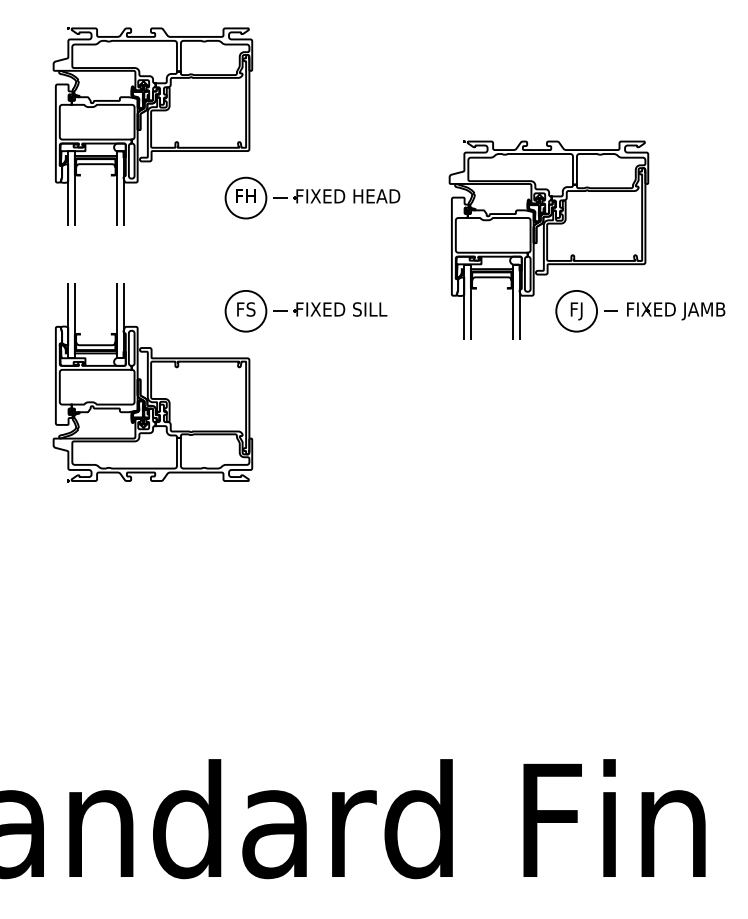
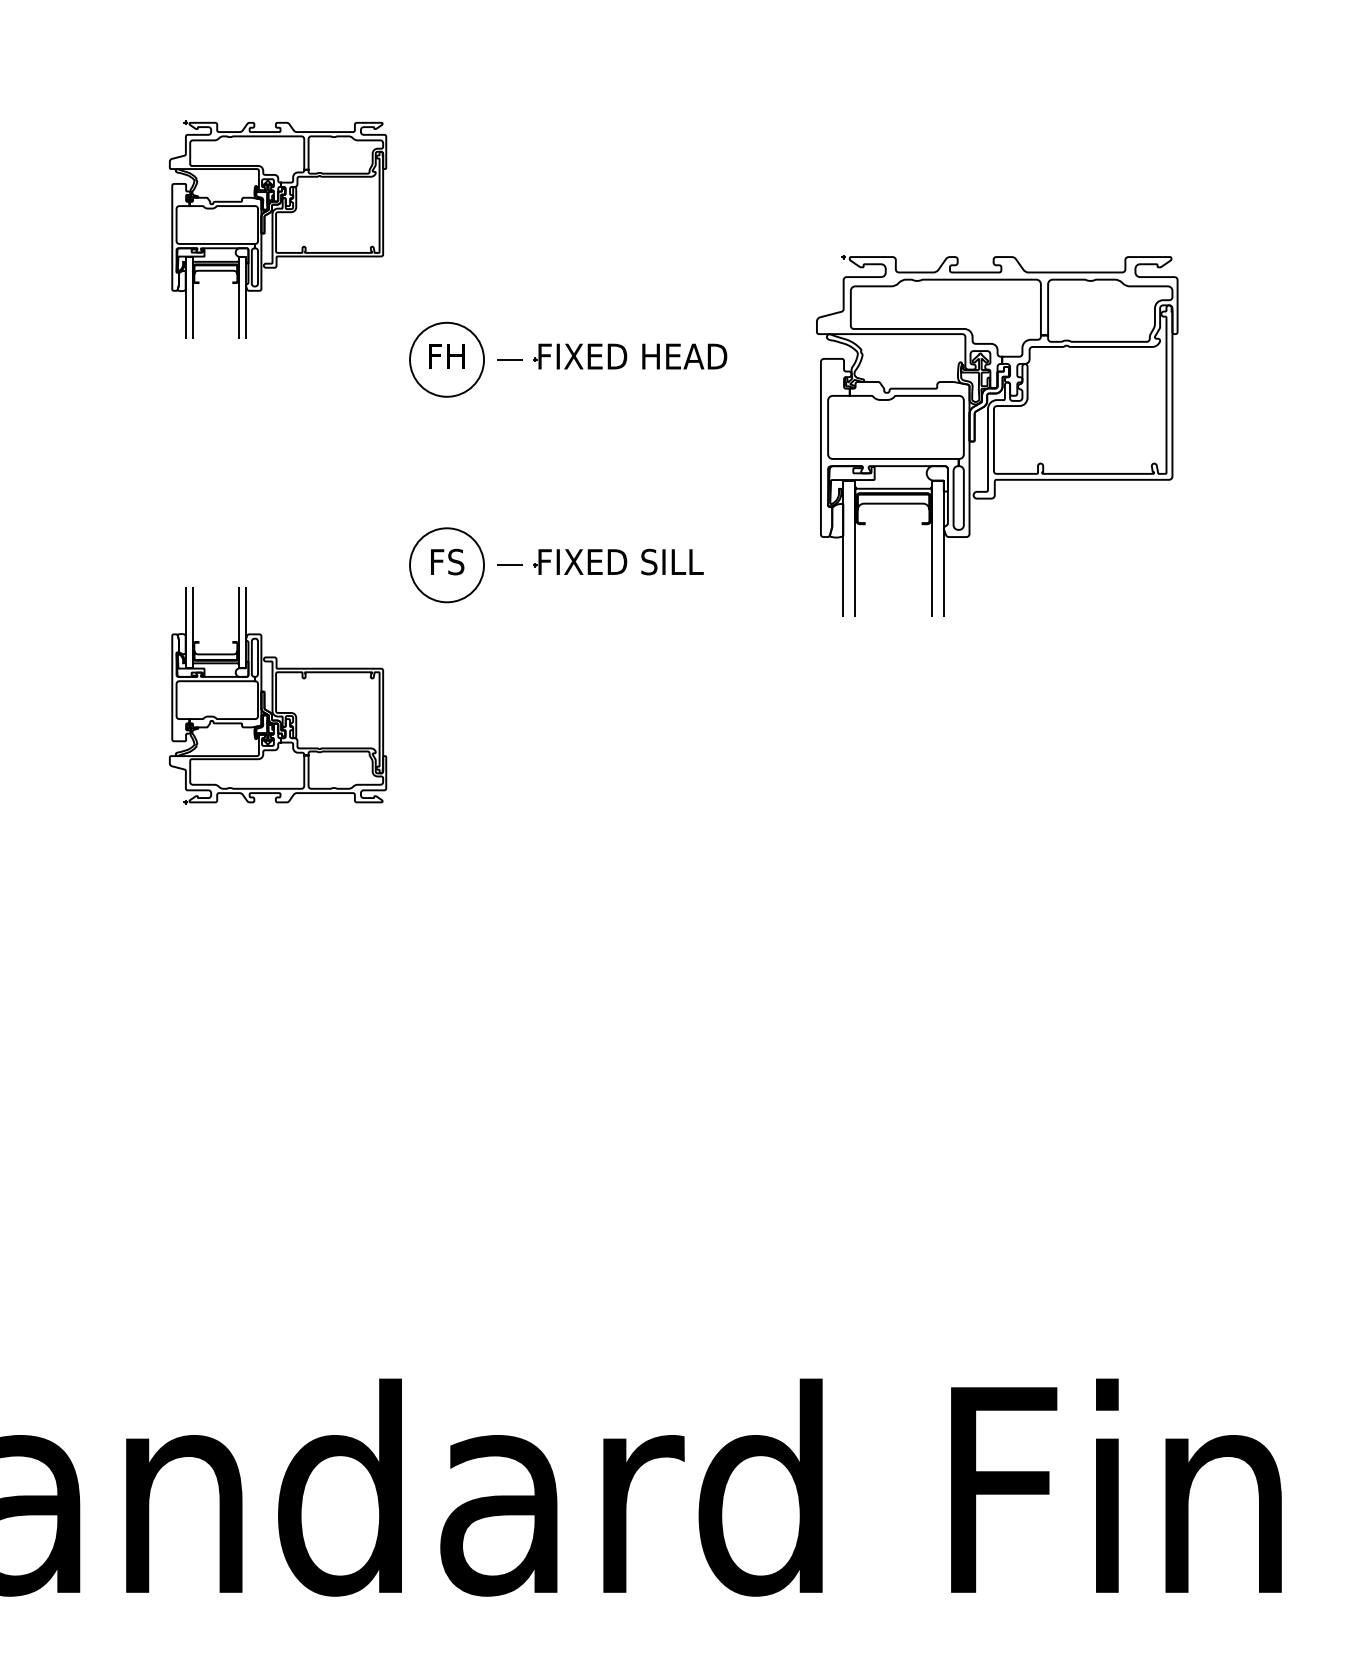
part: (152, 126) -> (277, 229), size x0.6
part: (640, 311) -> (1163, 565), removed
part: (152, 382) -> (277, 694), size x0.6

